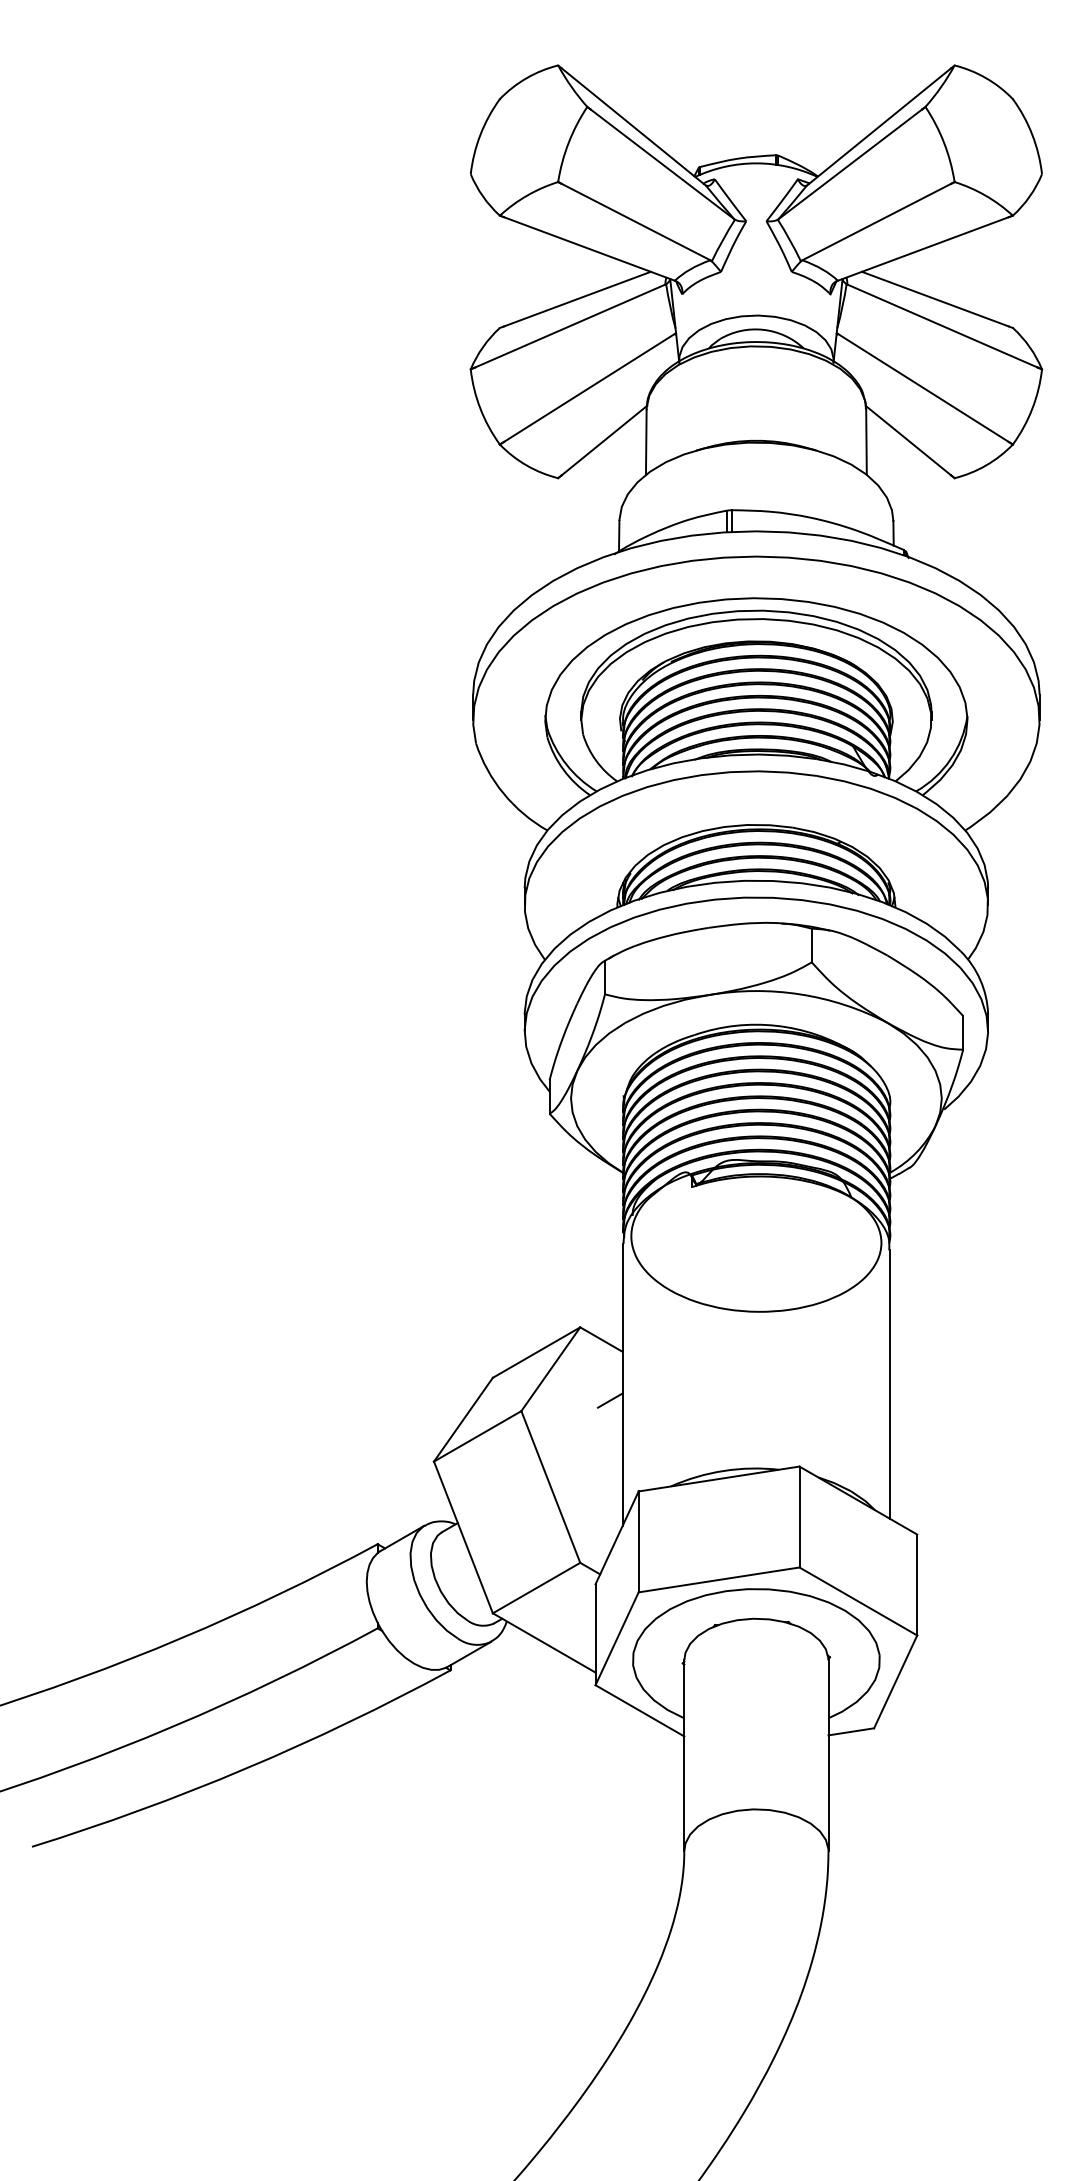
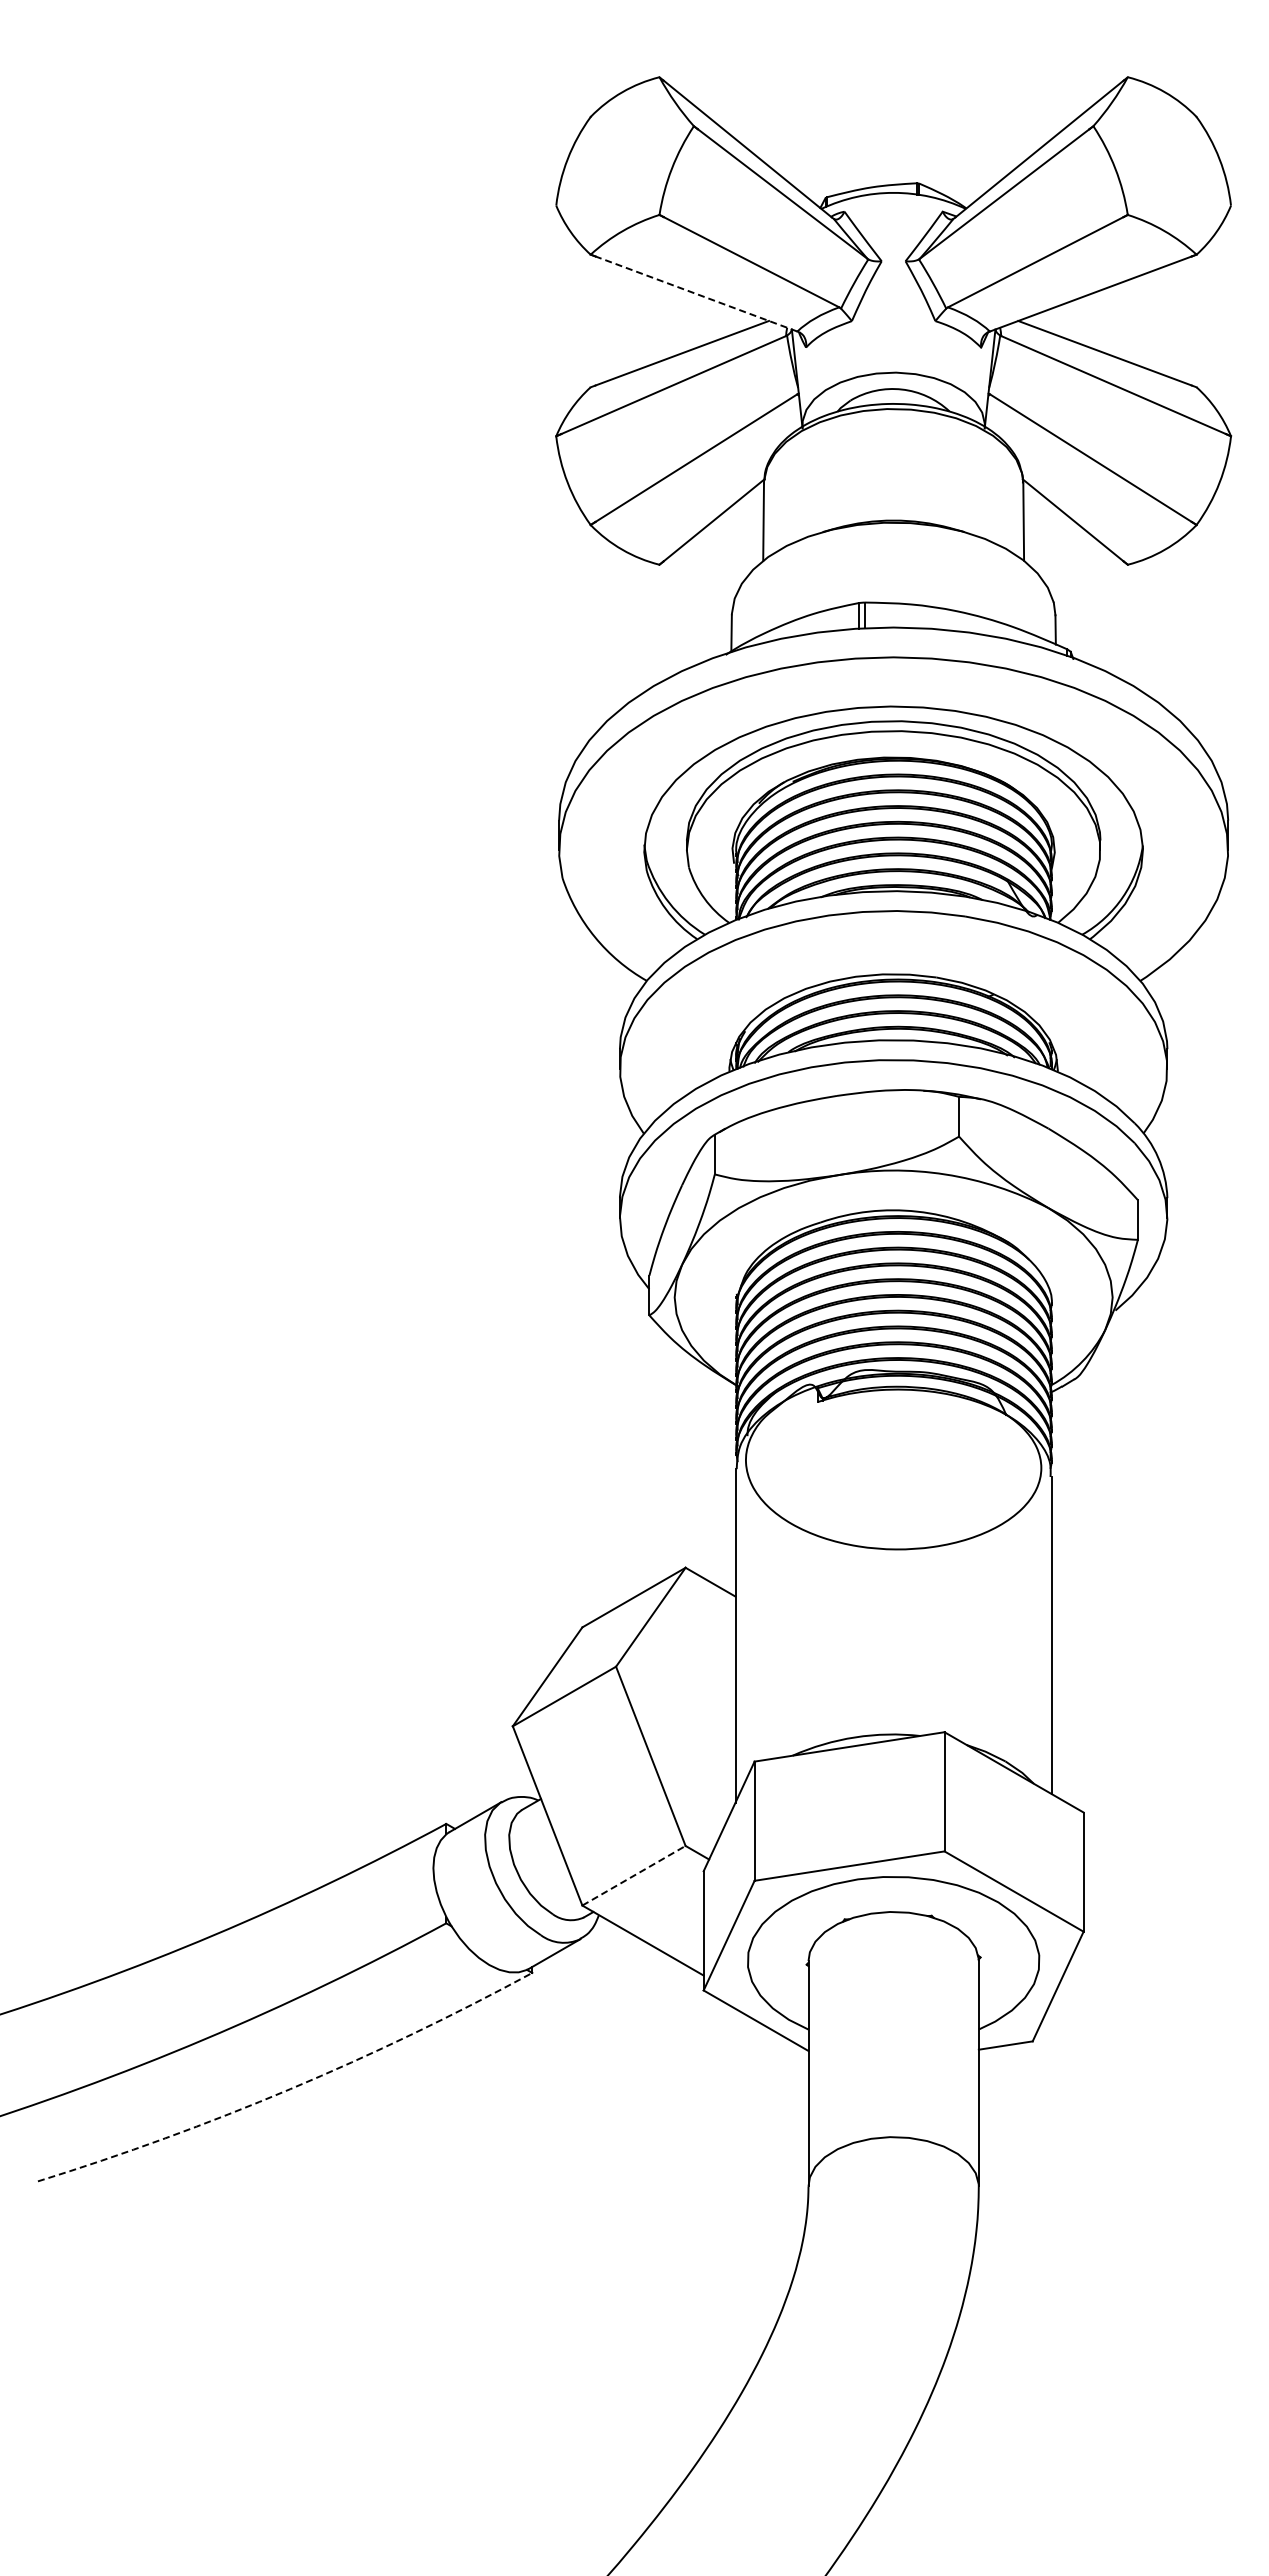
line: (589, 248) -> (696, 293), solid -> dashed
line: (609, 1399) -> (720, 1653), removed
line: (537, 1587) -> (634, 1875), solid -> dashed
arc: (245, 1769) -> (290, 2089), solid -> dashed

